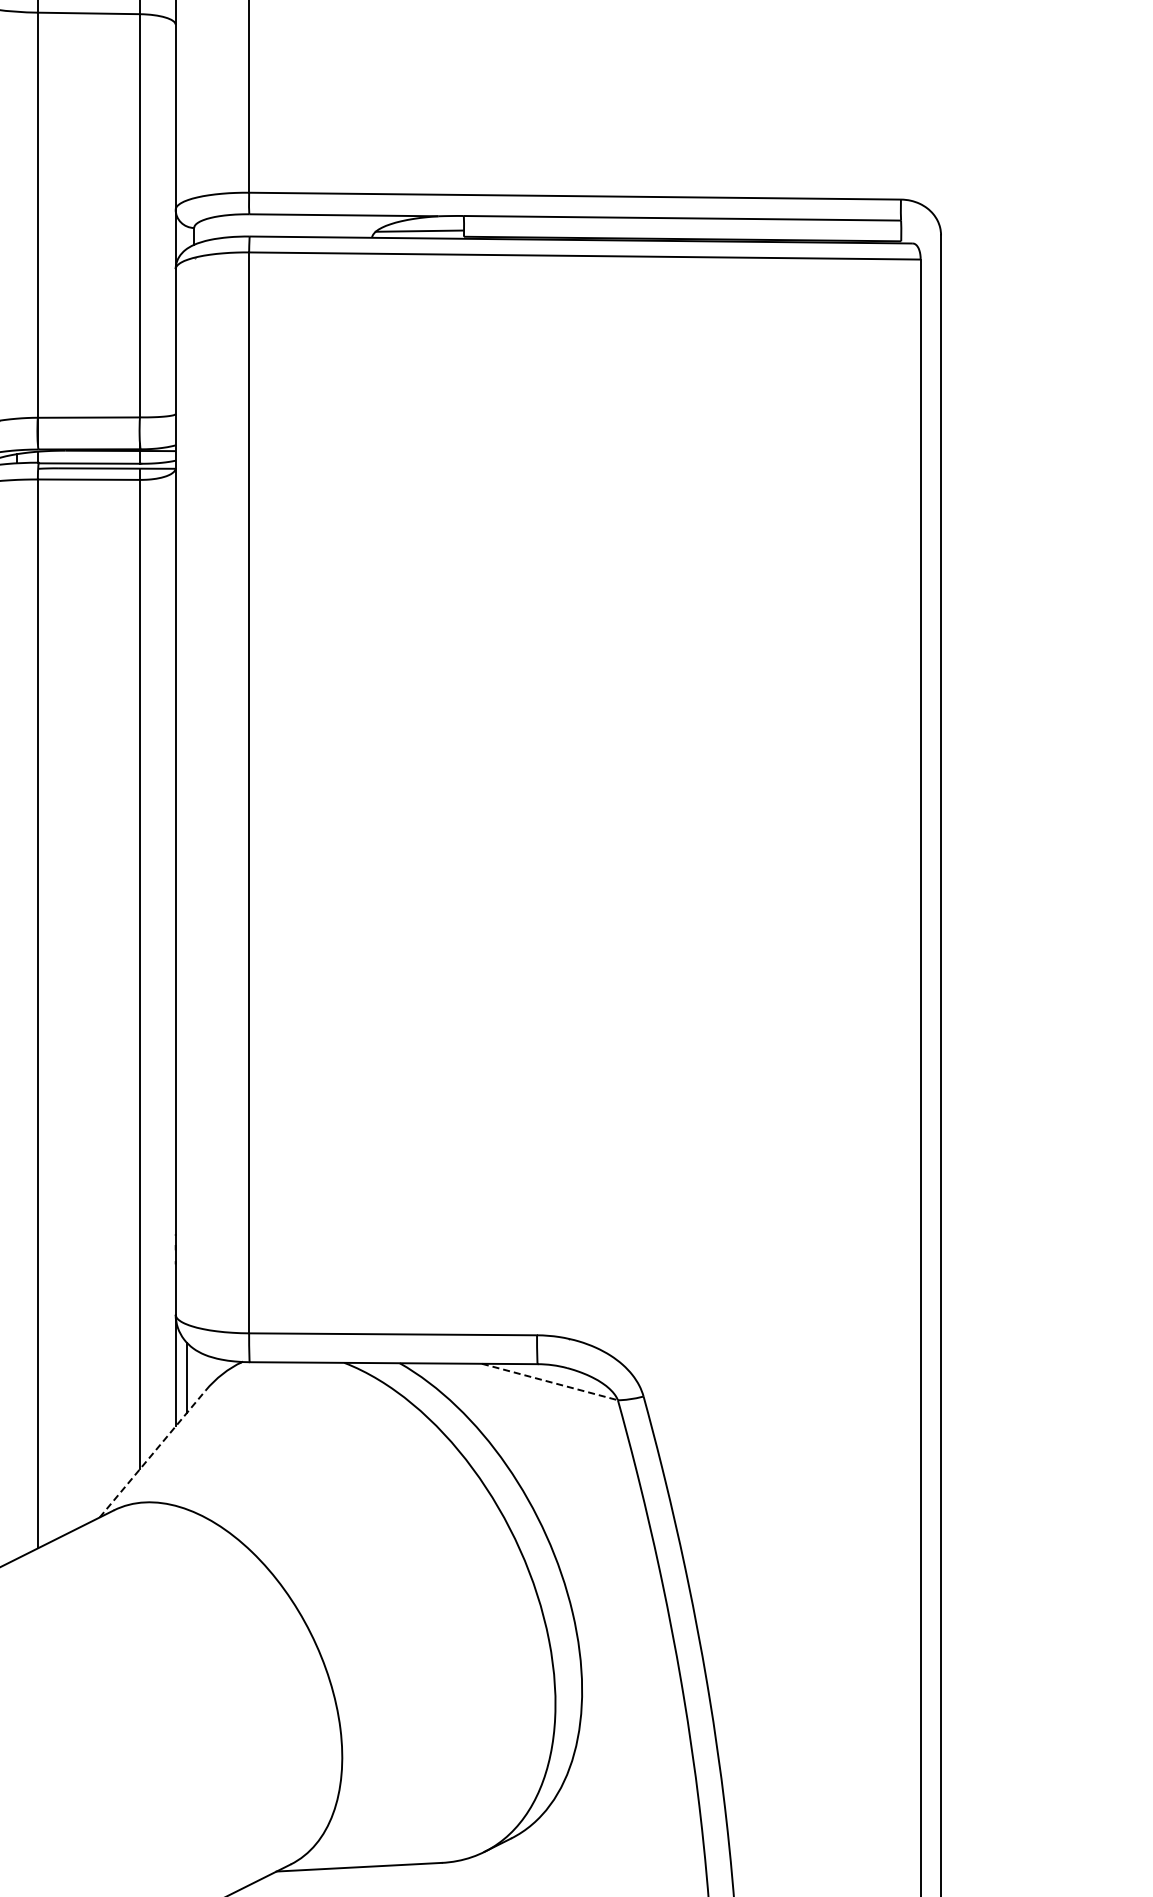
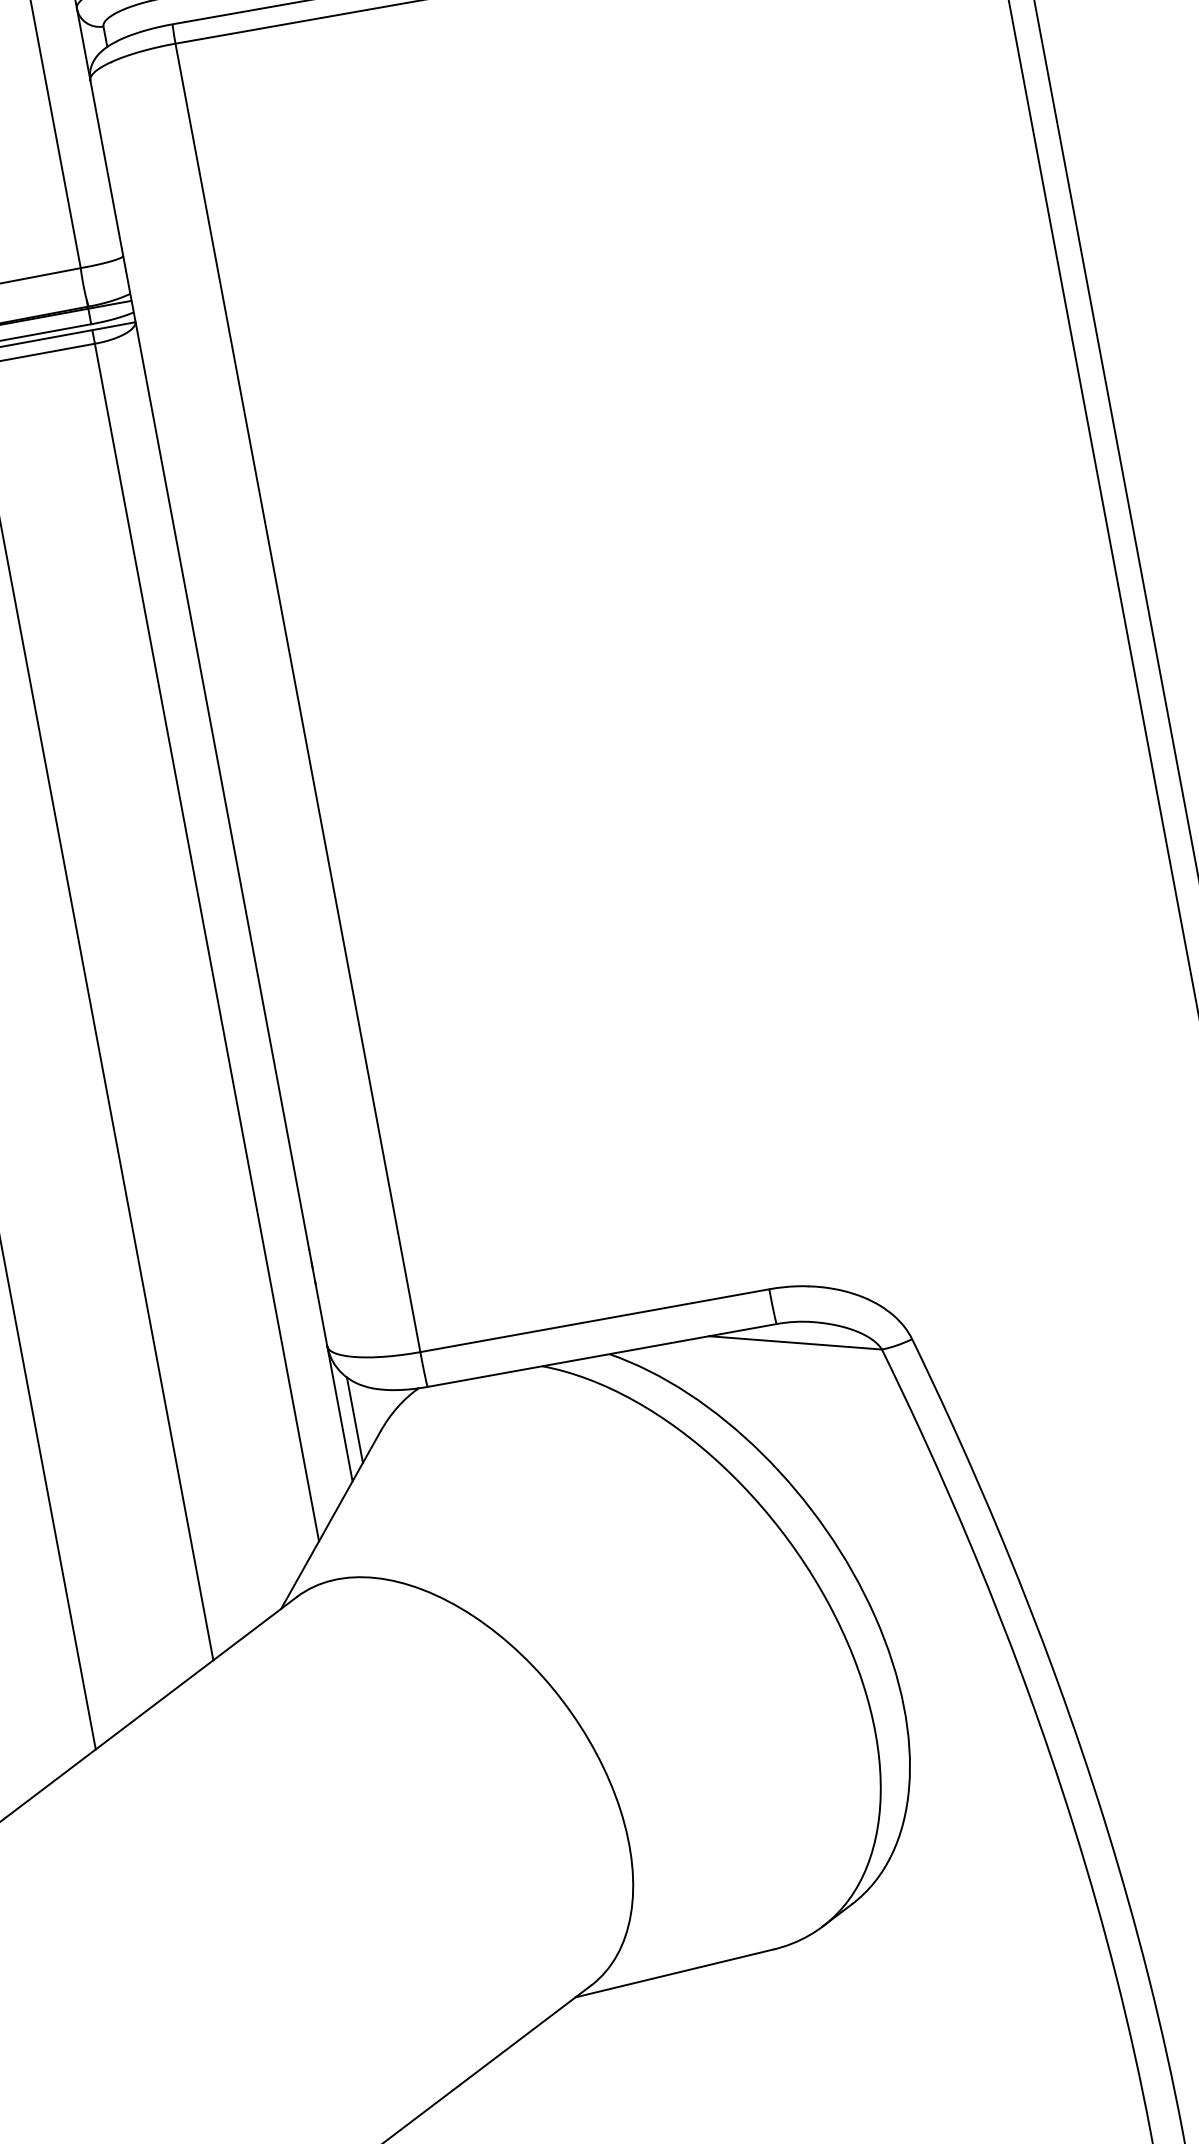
line: (550, 1382) -> (796, 1343), dashed -> solid
line: (152, 1454) -> (330, 1520), dashed -> solid

